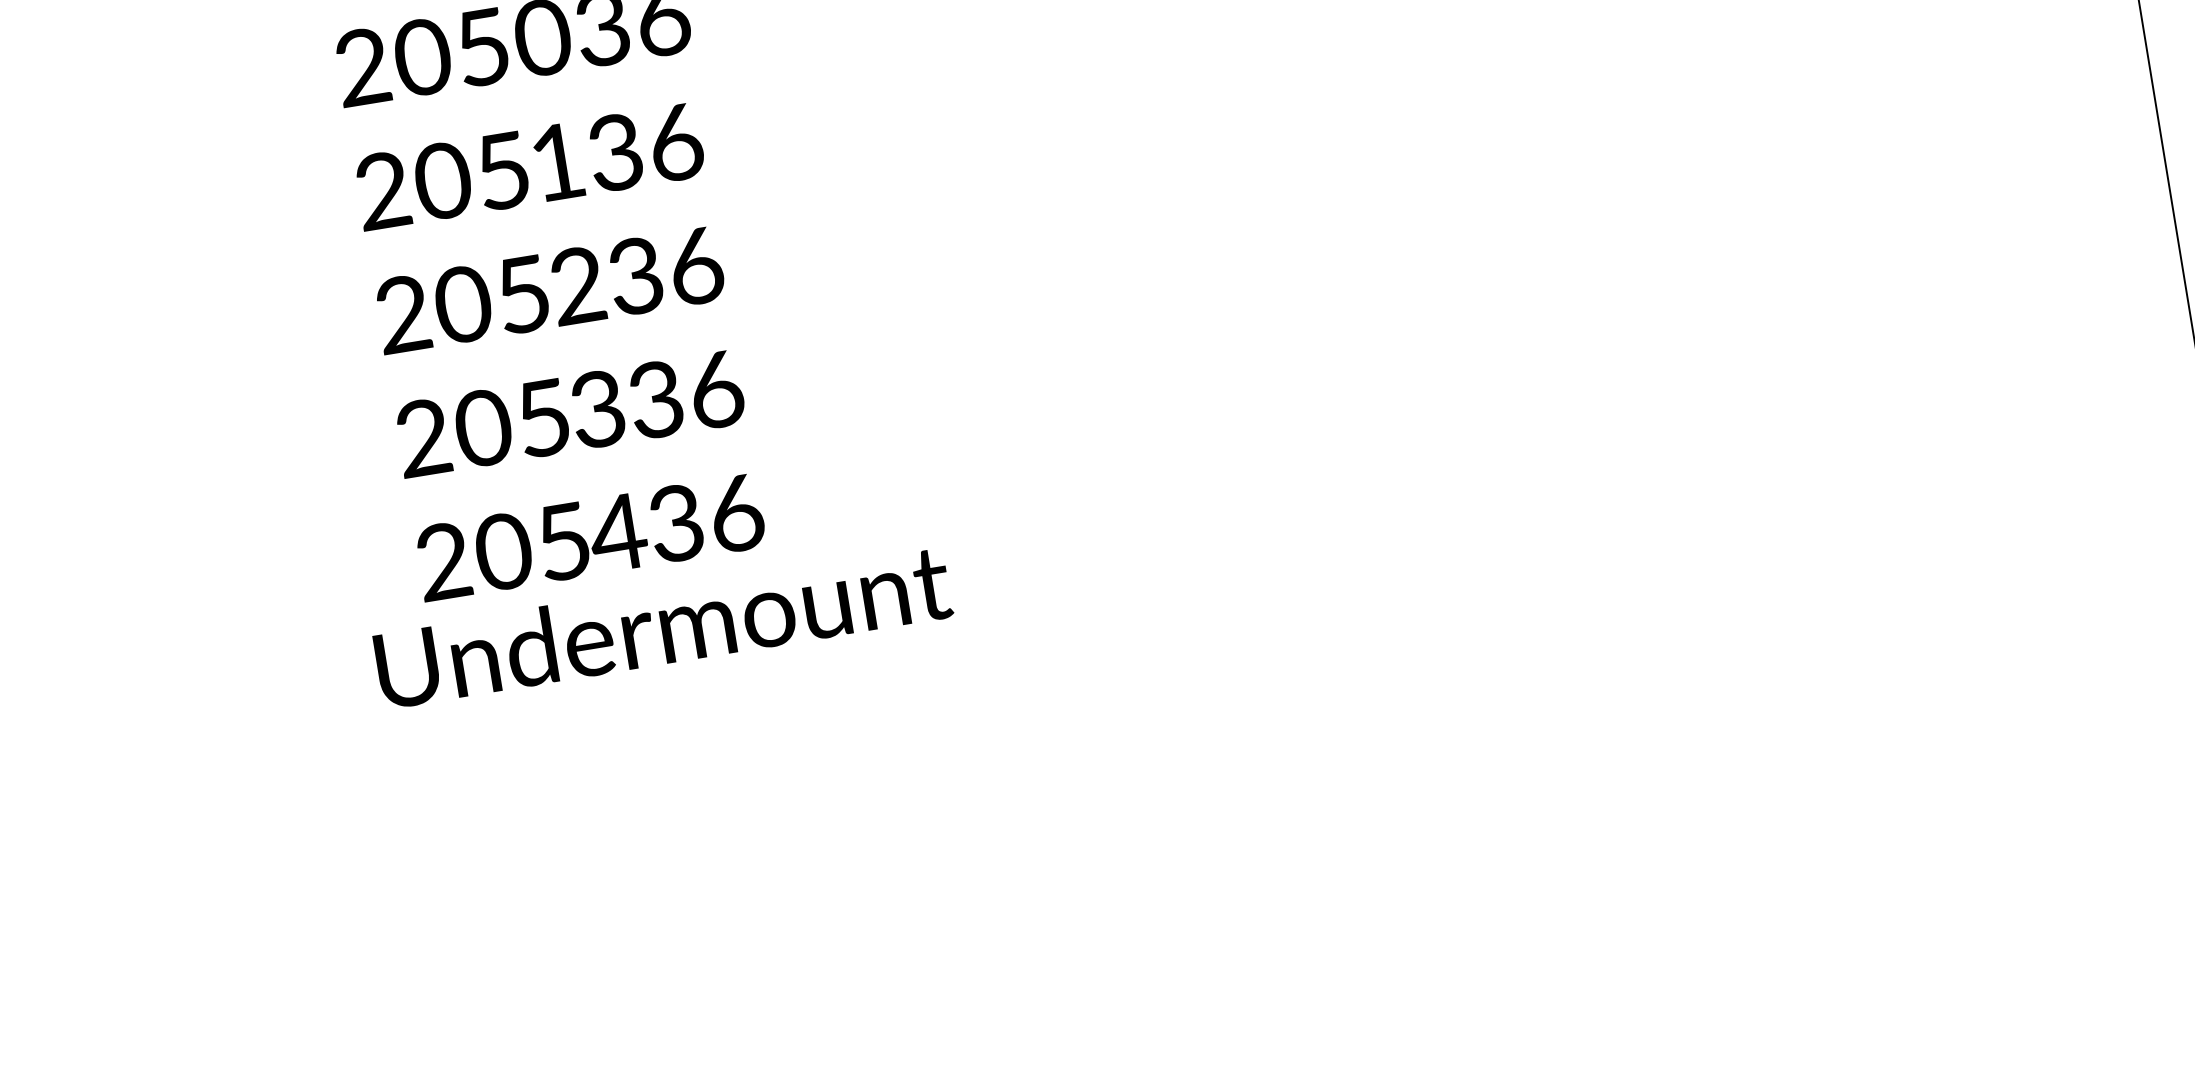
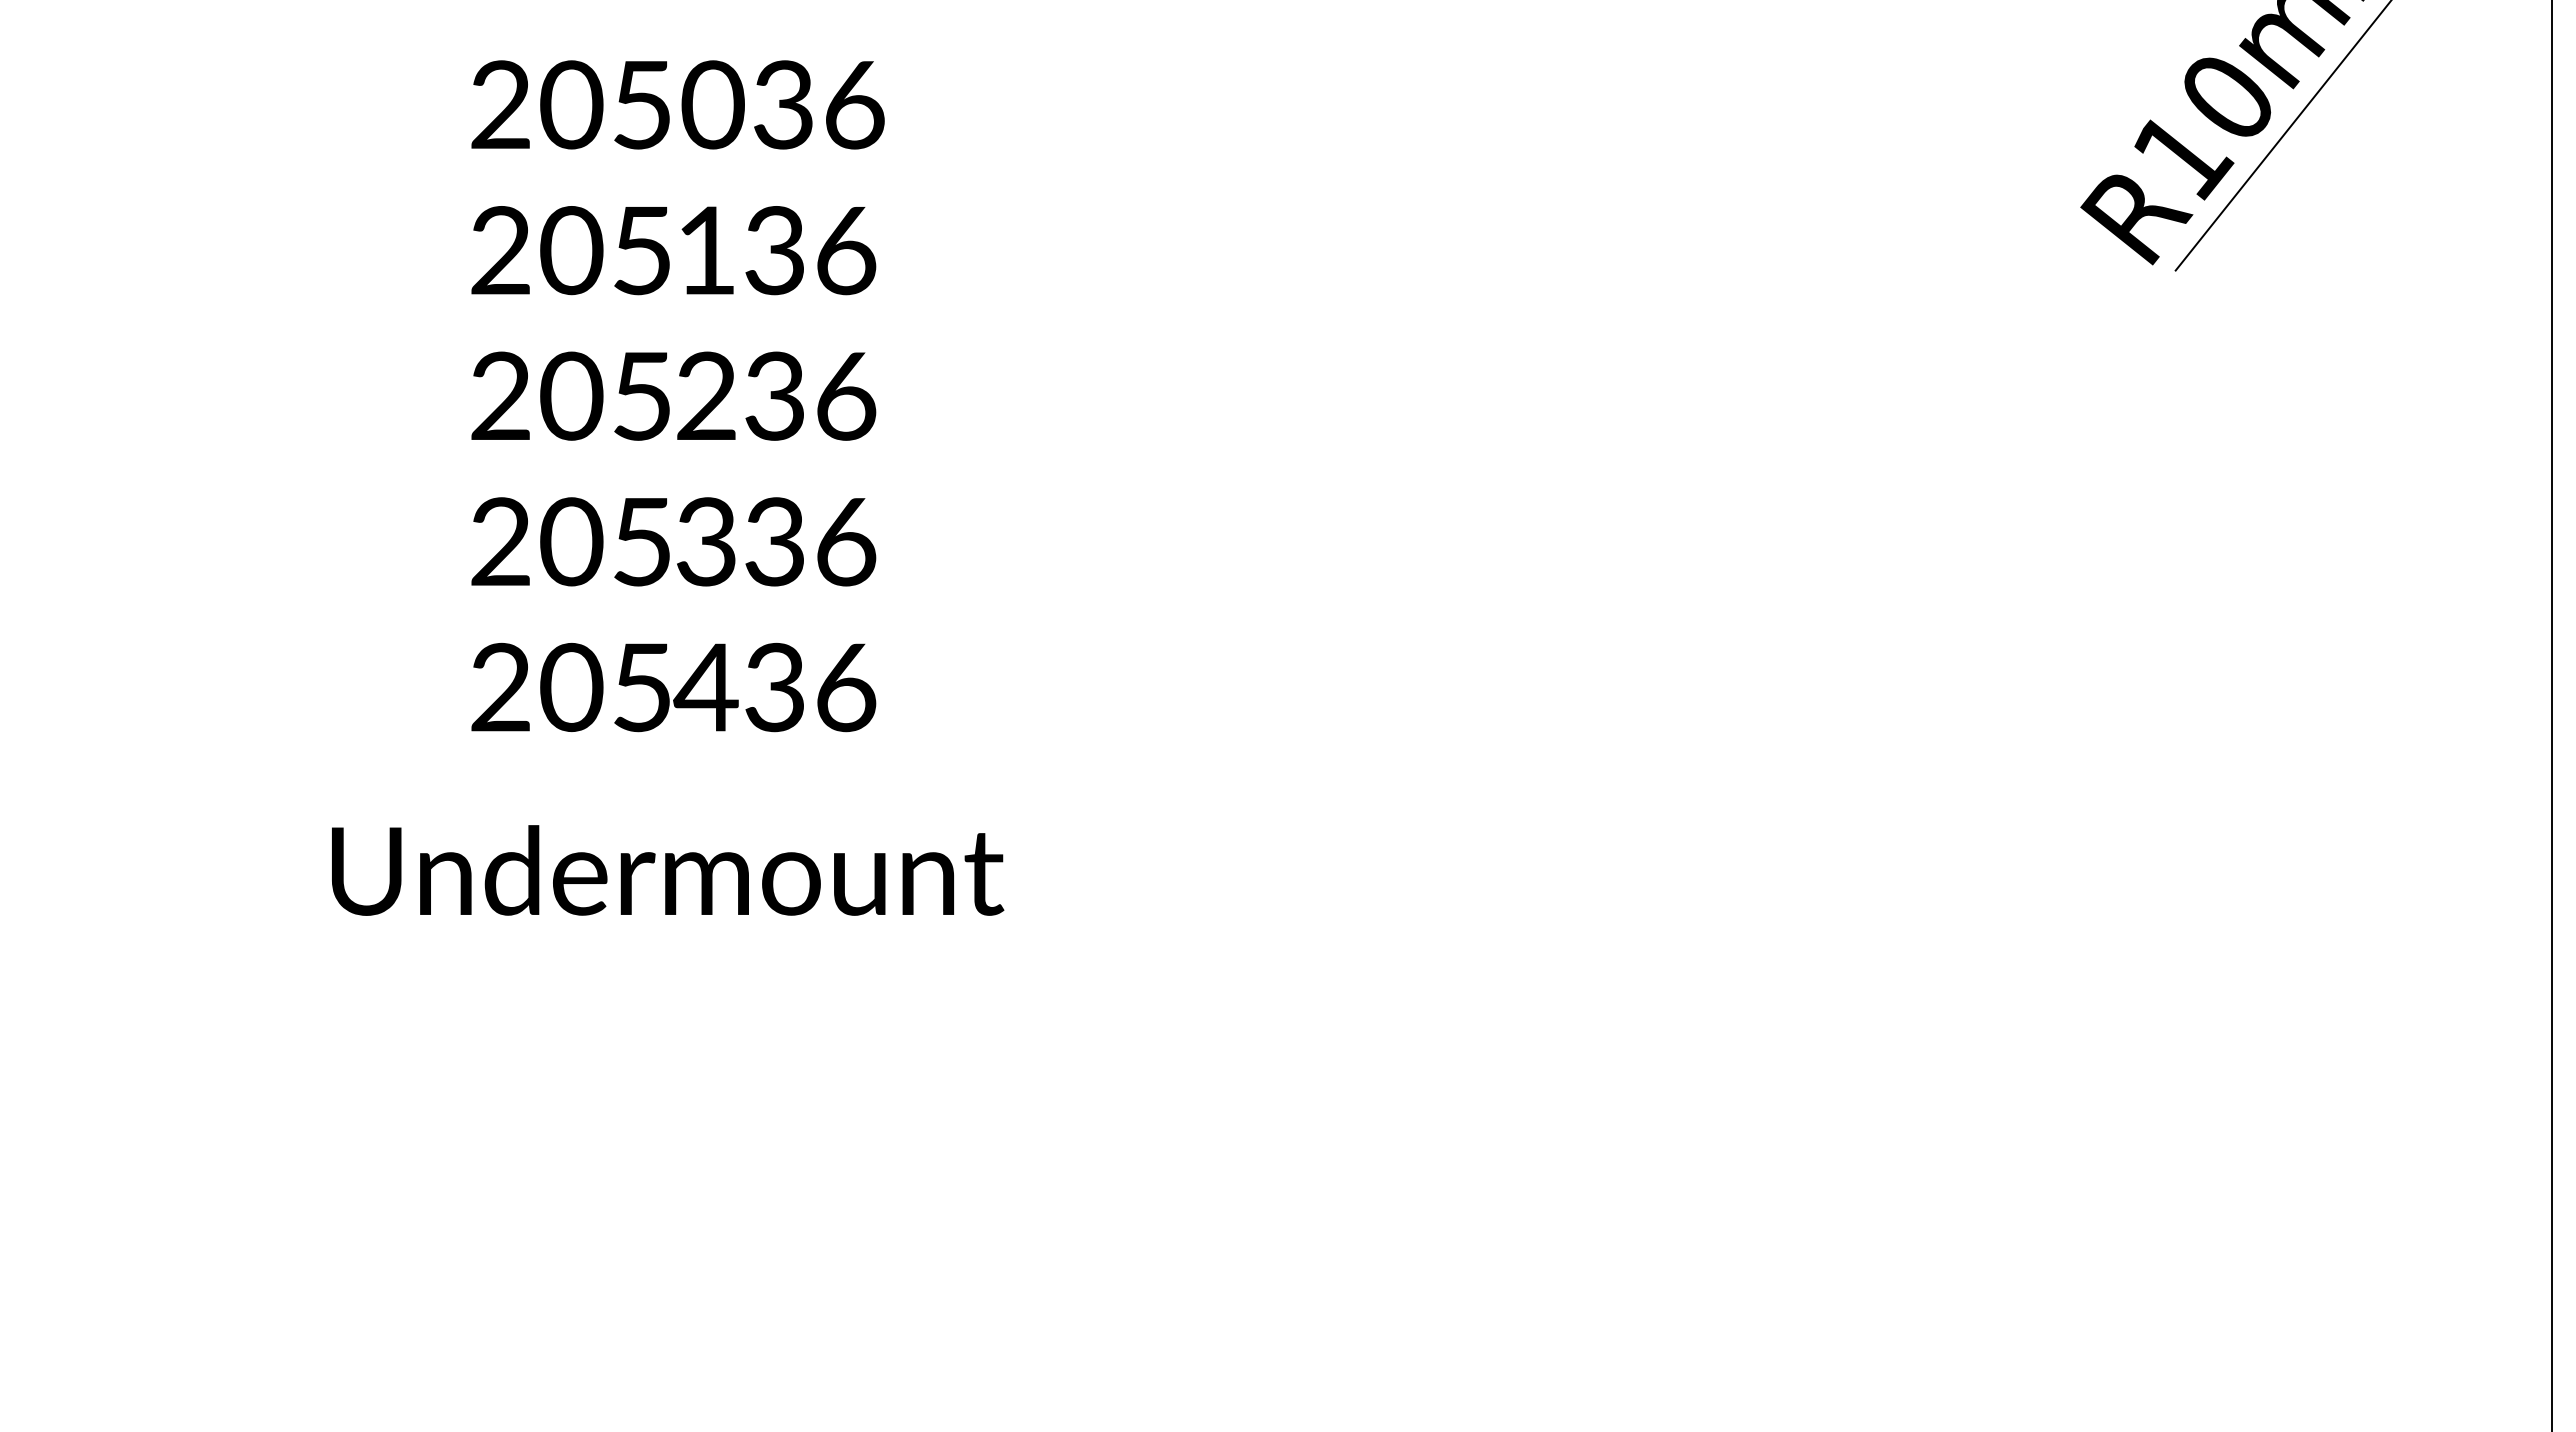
text: (663, 625) -> (668, 870), moved

